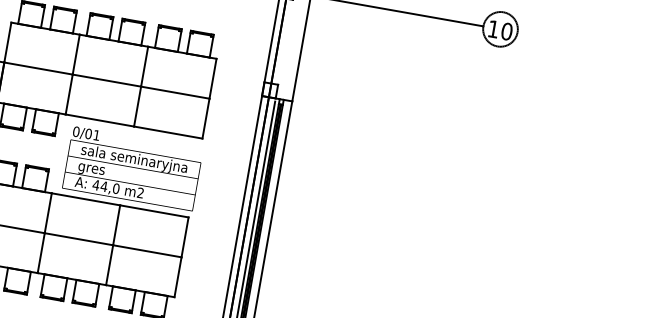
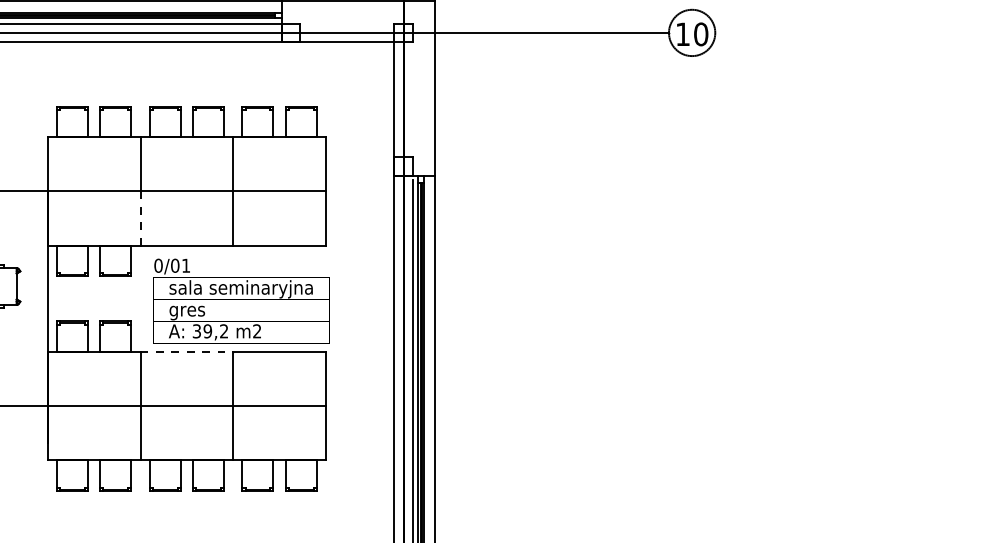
line: (69, 94) -> (140, 218), solid -> dashed
text: (106, 187) -> (210, 331), 44,0 -> 39,2
line: (86, 199) -> (187, 352), solid -> dashed

